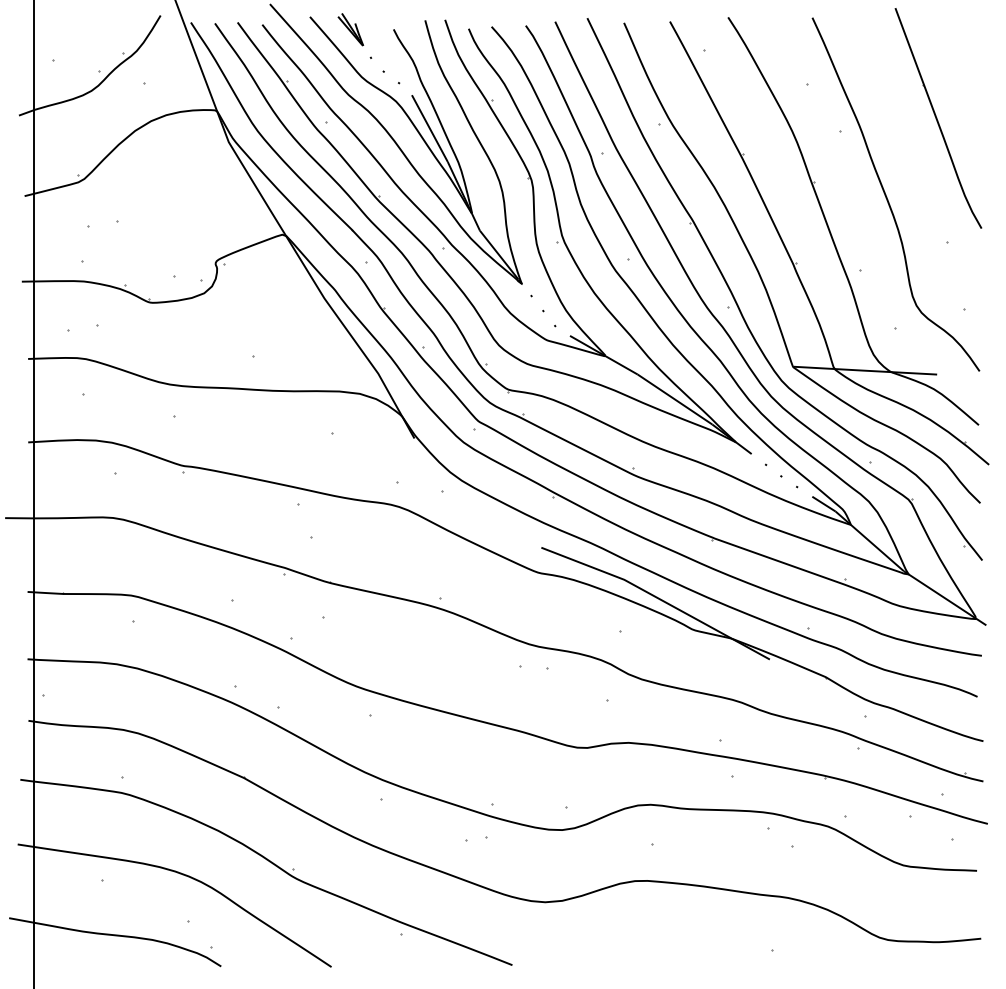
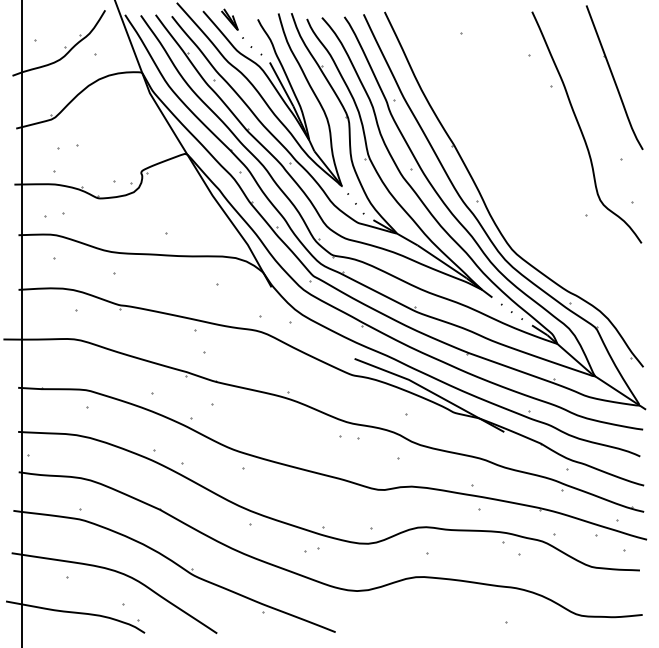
part: (806, 260) -> (528, 170), removed

